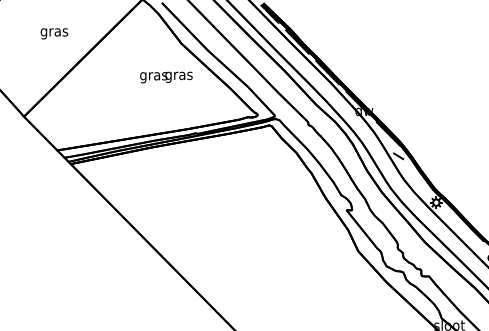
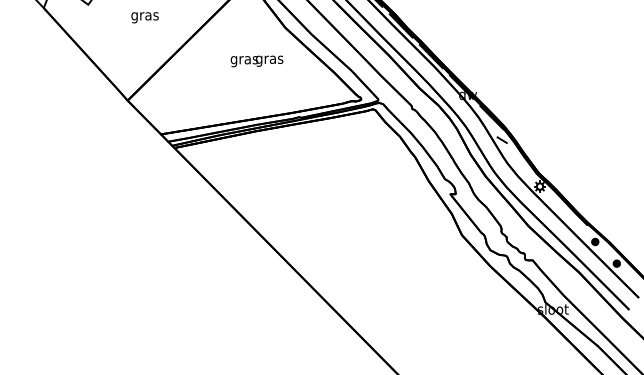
text: (53, 33) -> (144, 17), moved
text: (165, 77) -> (256, 61), moved

